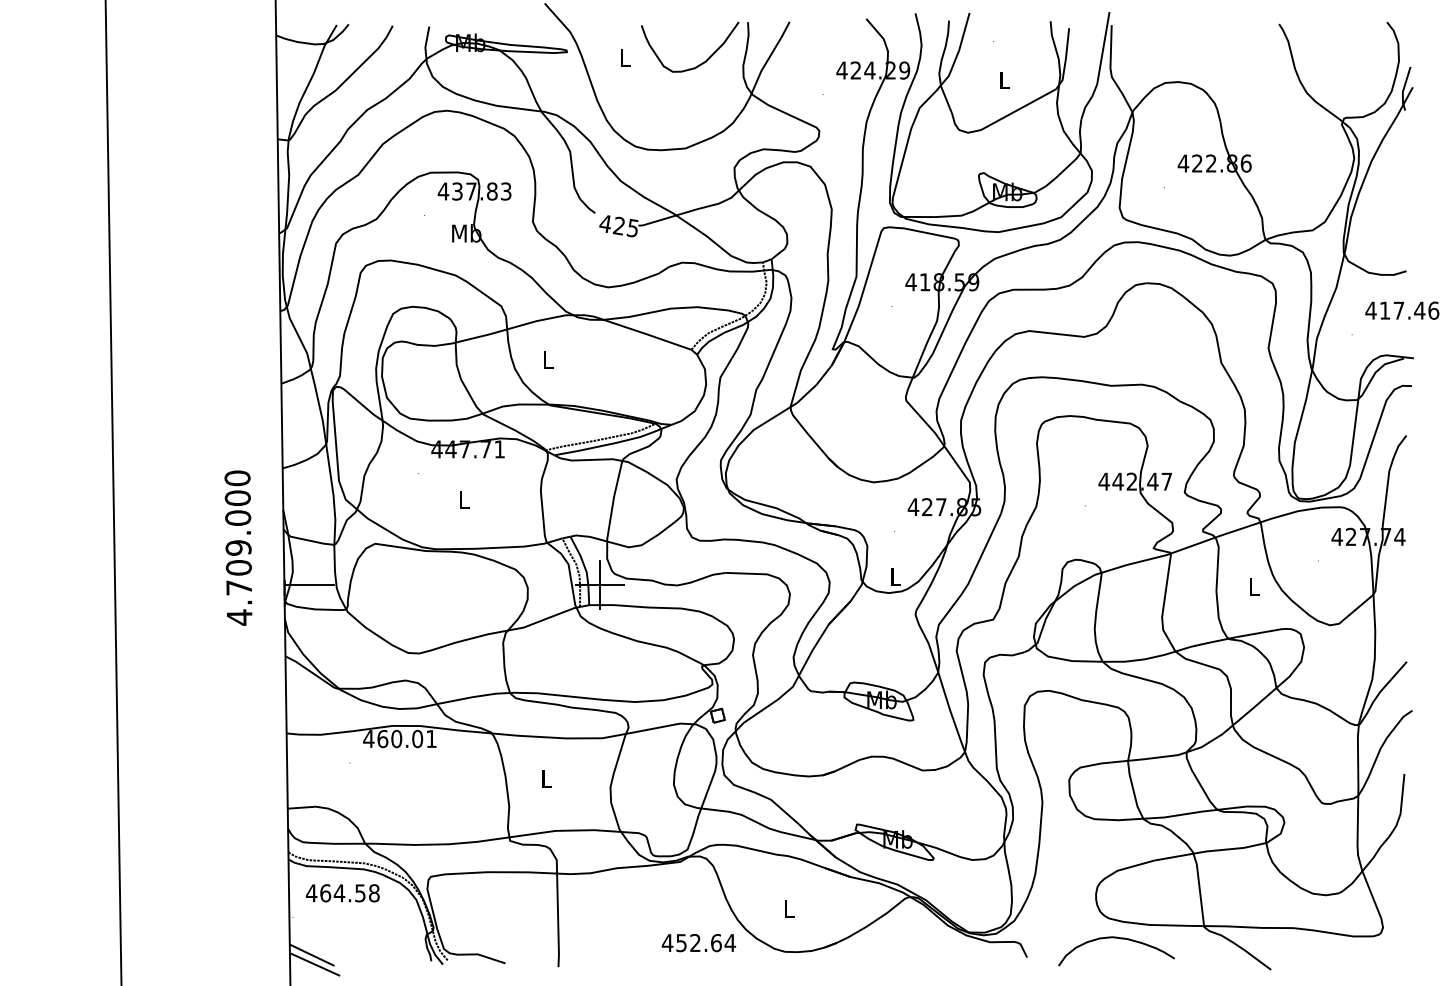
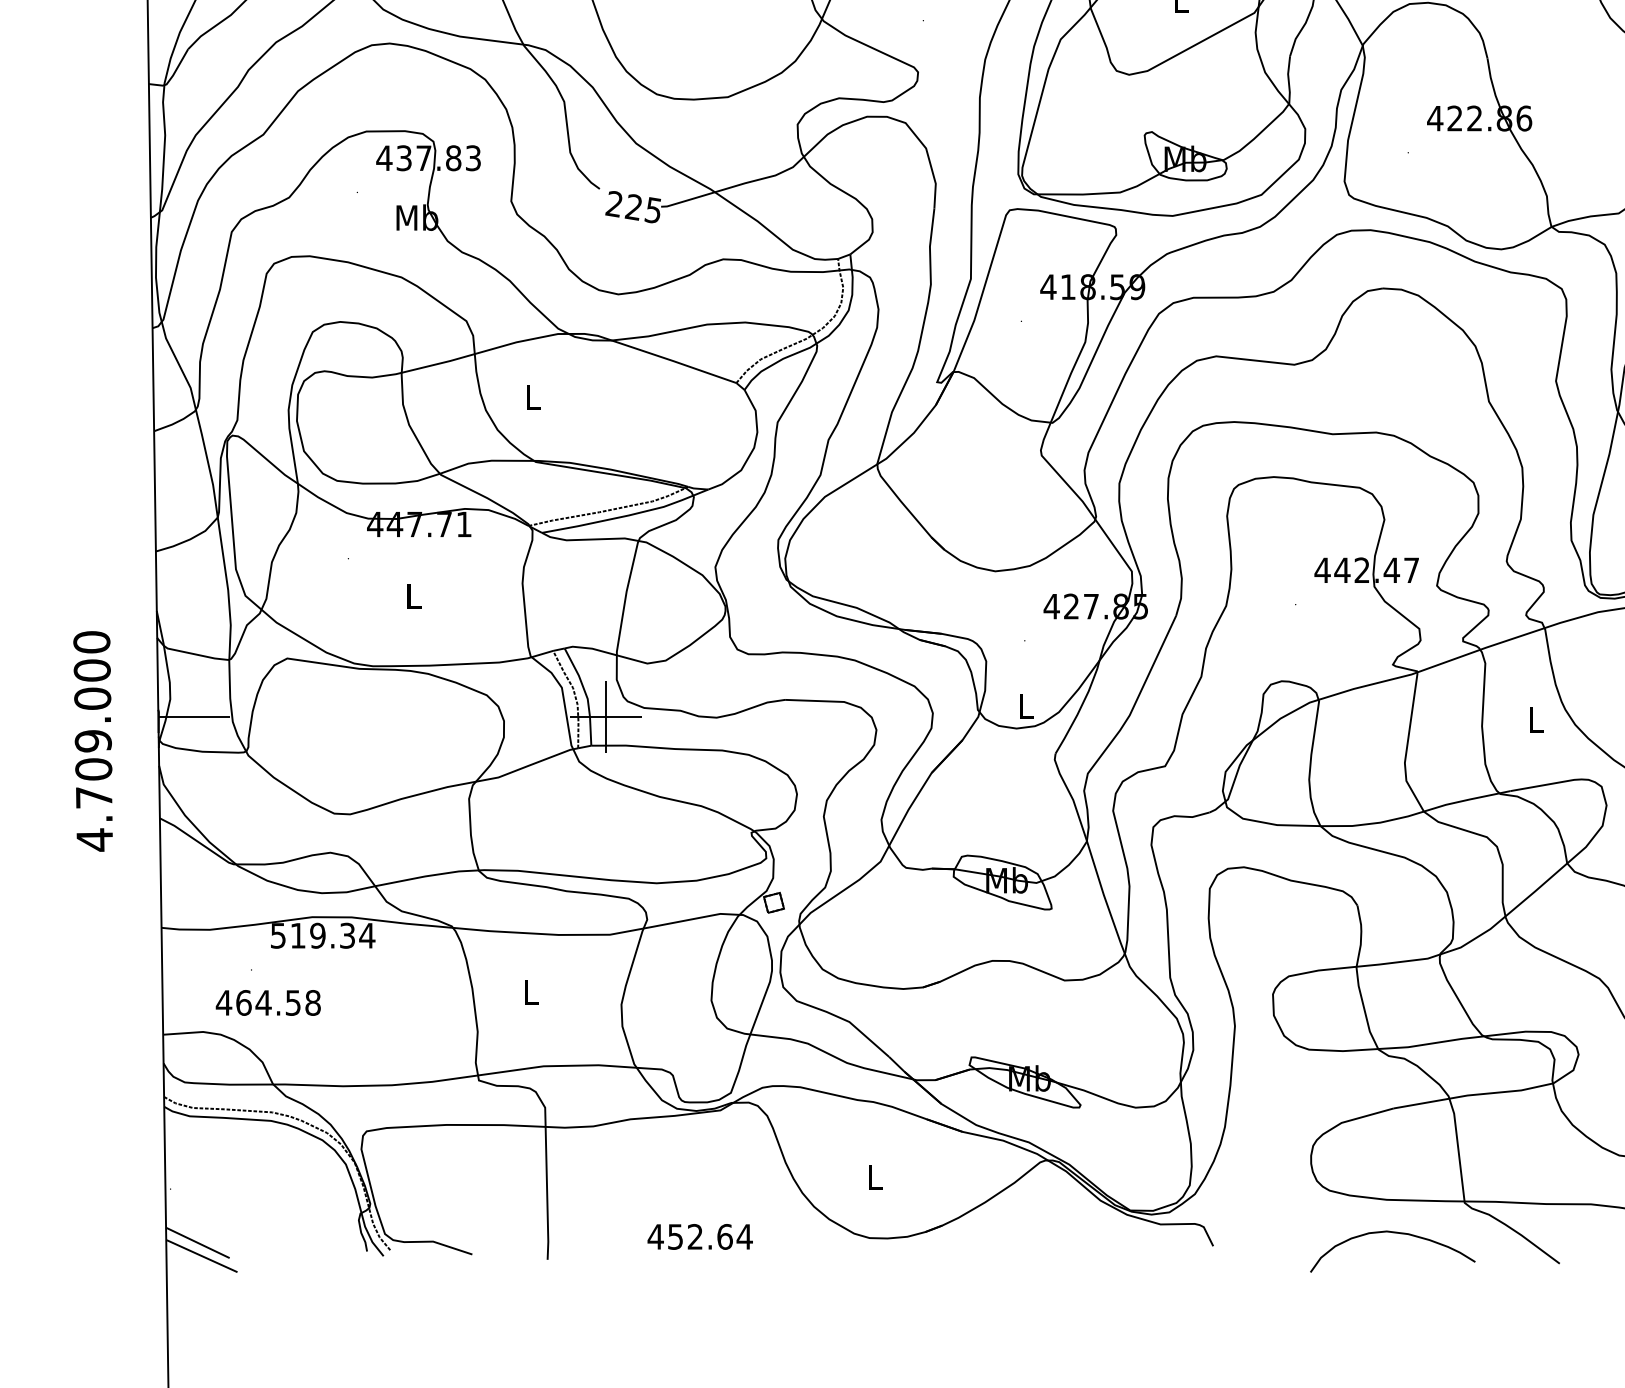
text: (604, 223) -> (612, 203), 425 -> 225
text: (238, 547) -> (93, 740), moved
text: (400, 738) -> (323, 935), 460.01 -> 519.34
text: (342, 893) -> (267, 1003), moved
curve: (1120, 939) -> (1398, 1234), moved
text: (698, 943) -> (699, 1237), moved

